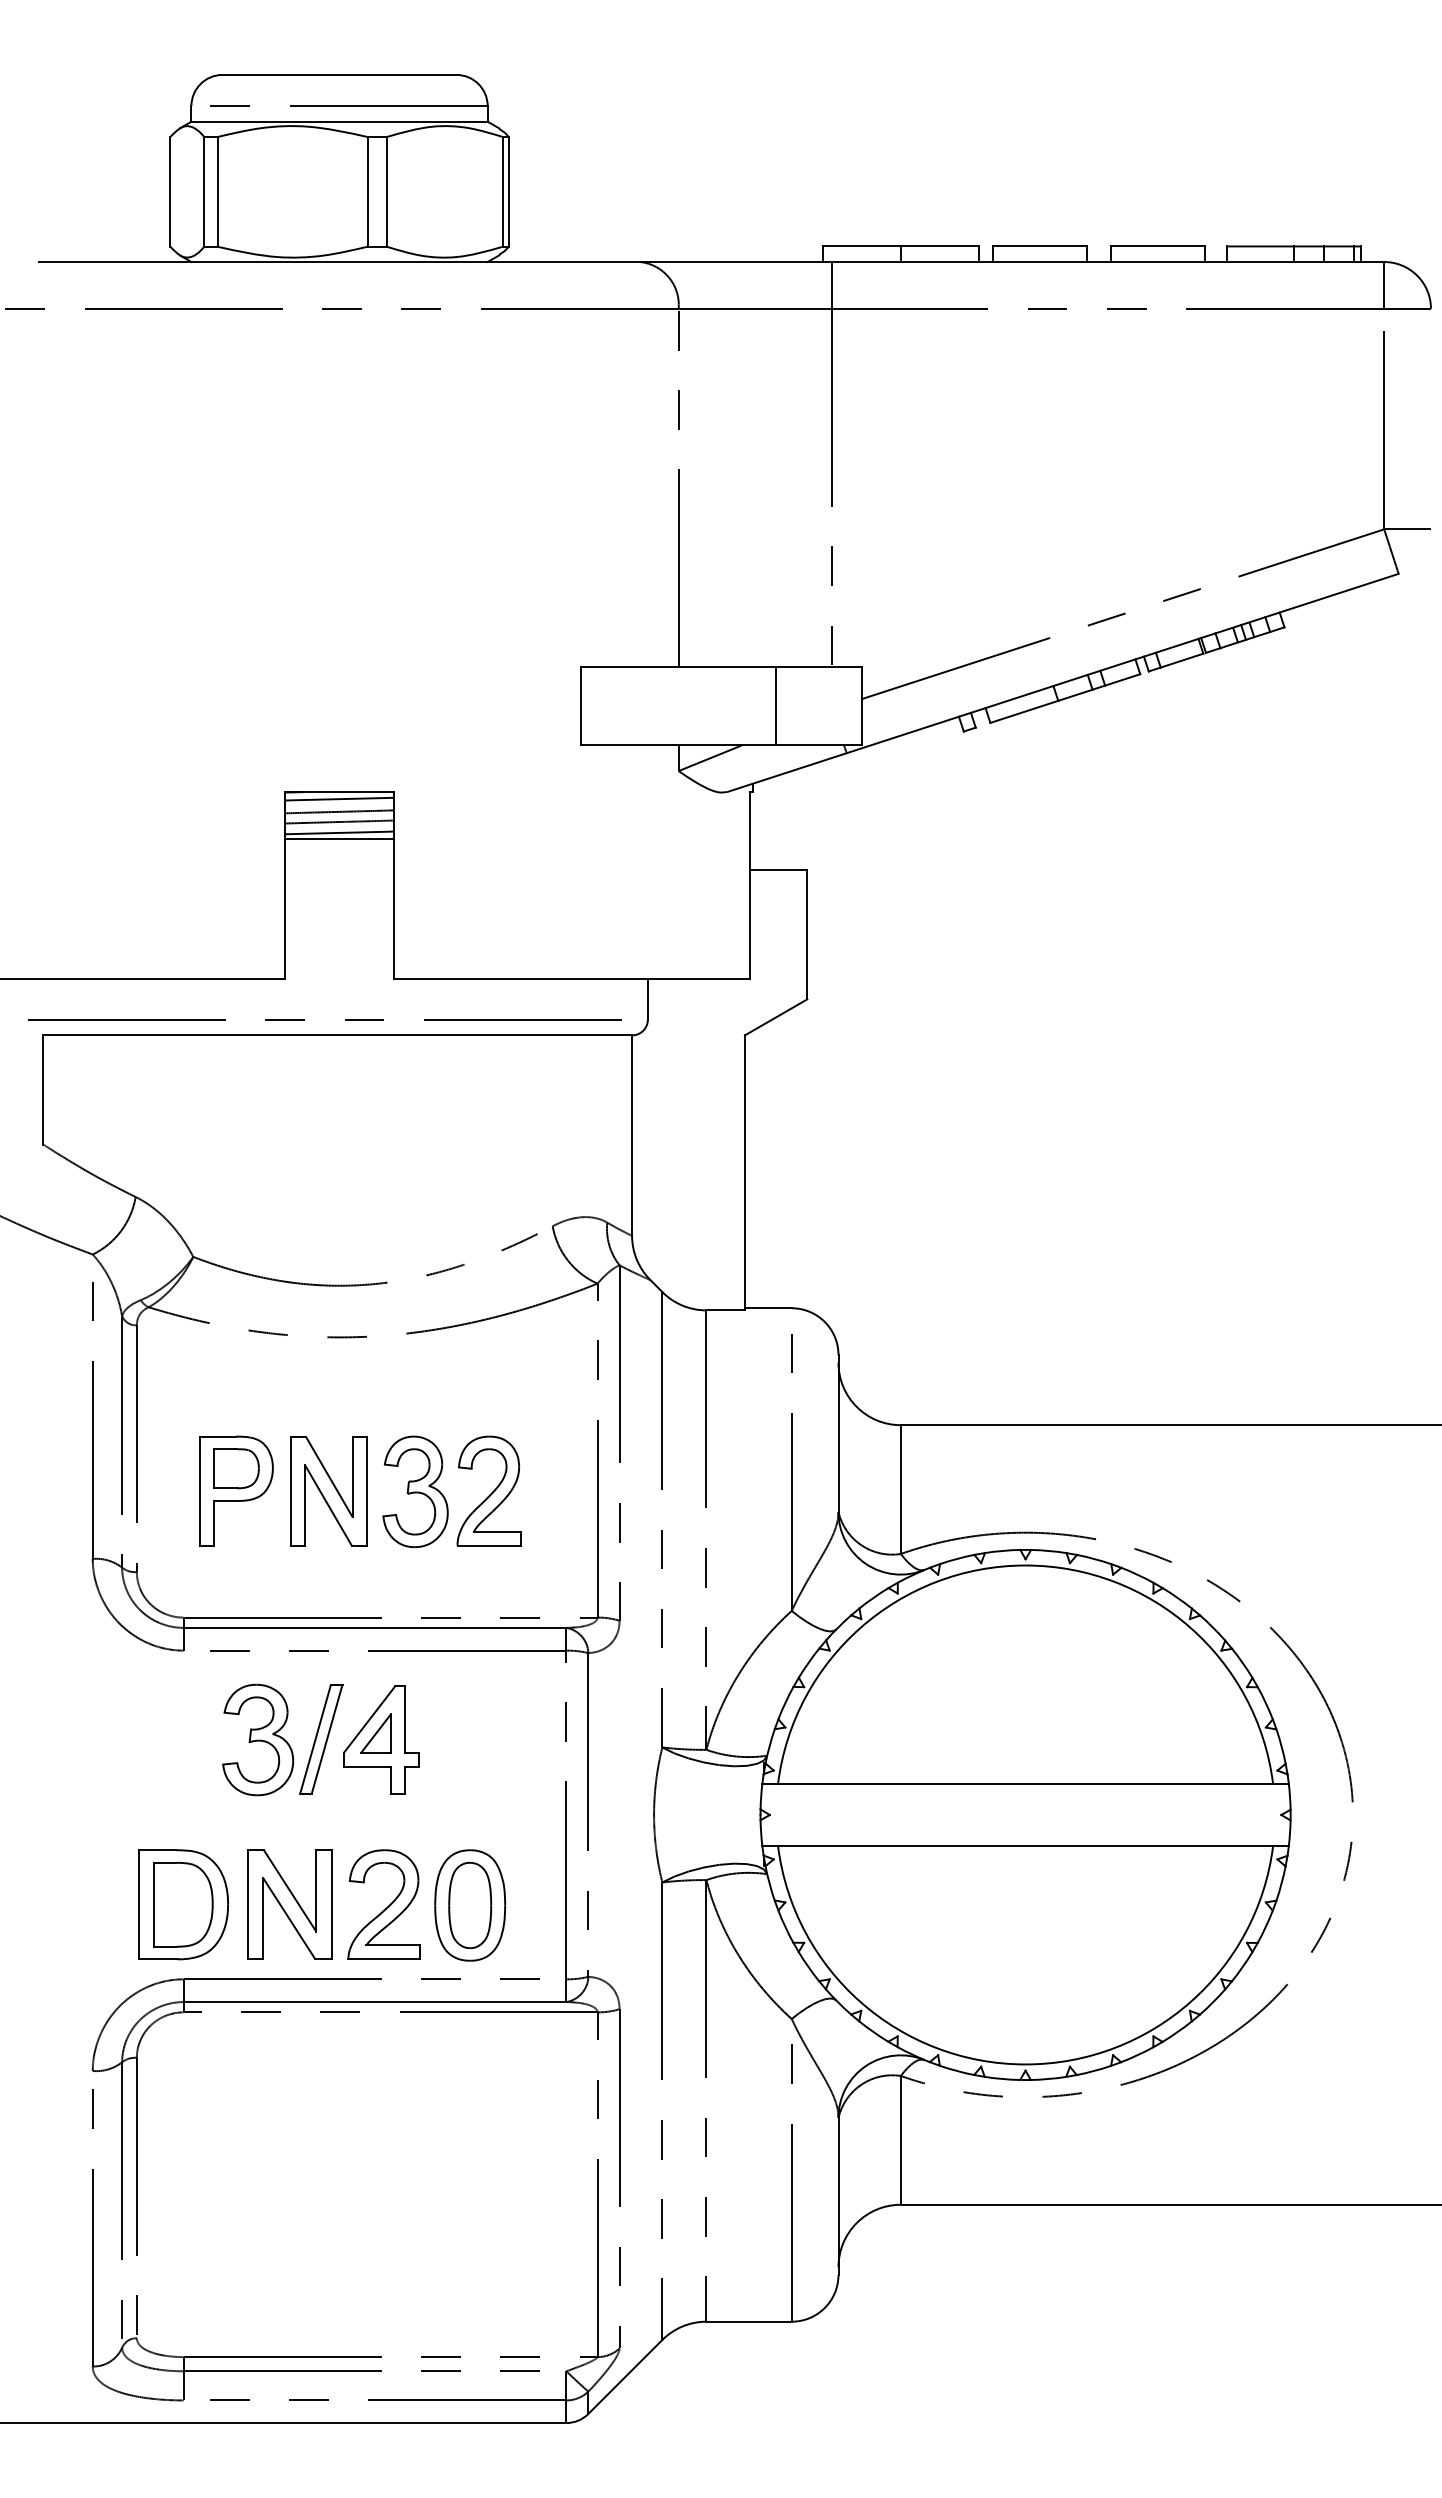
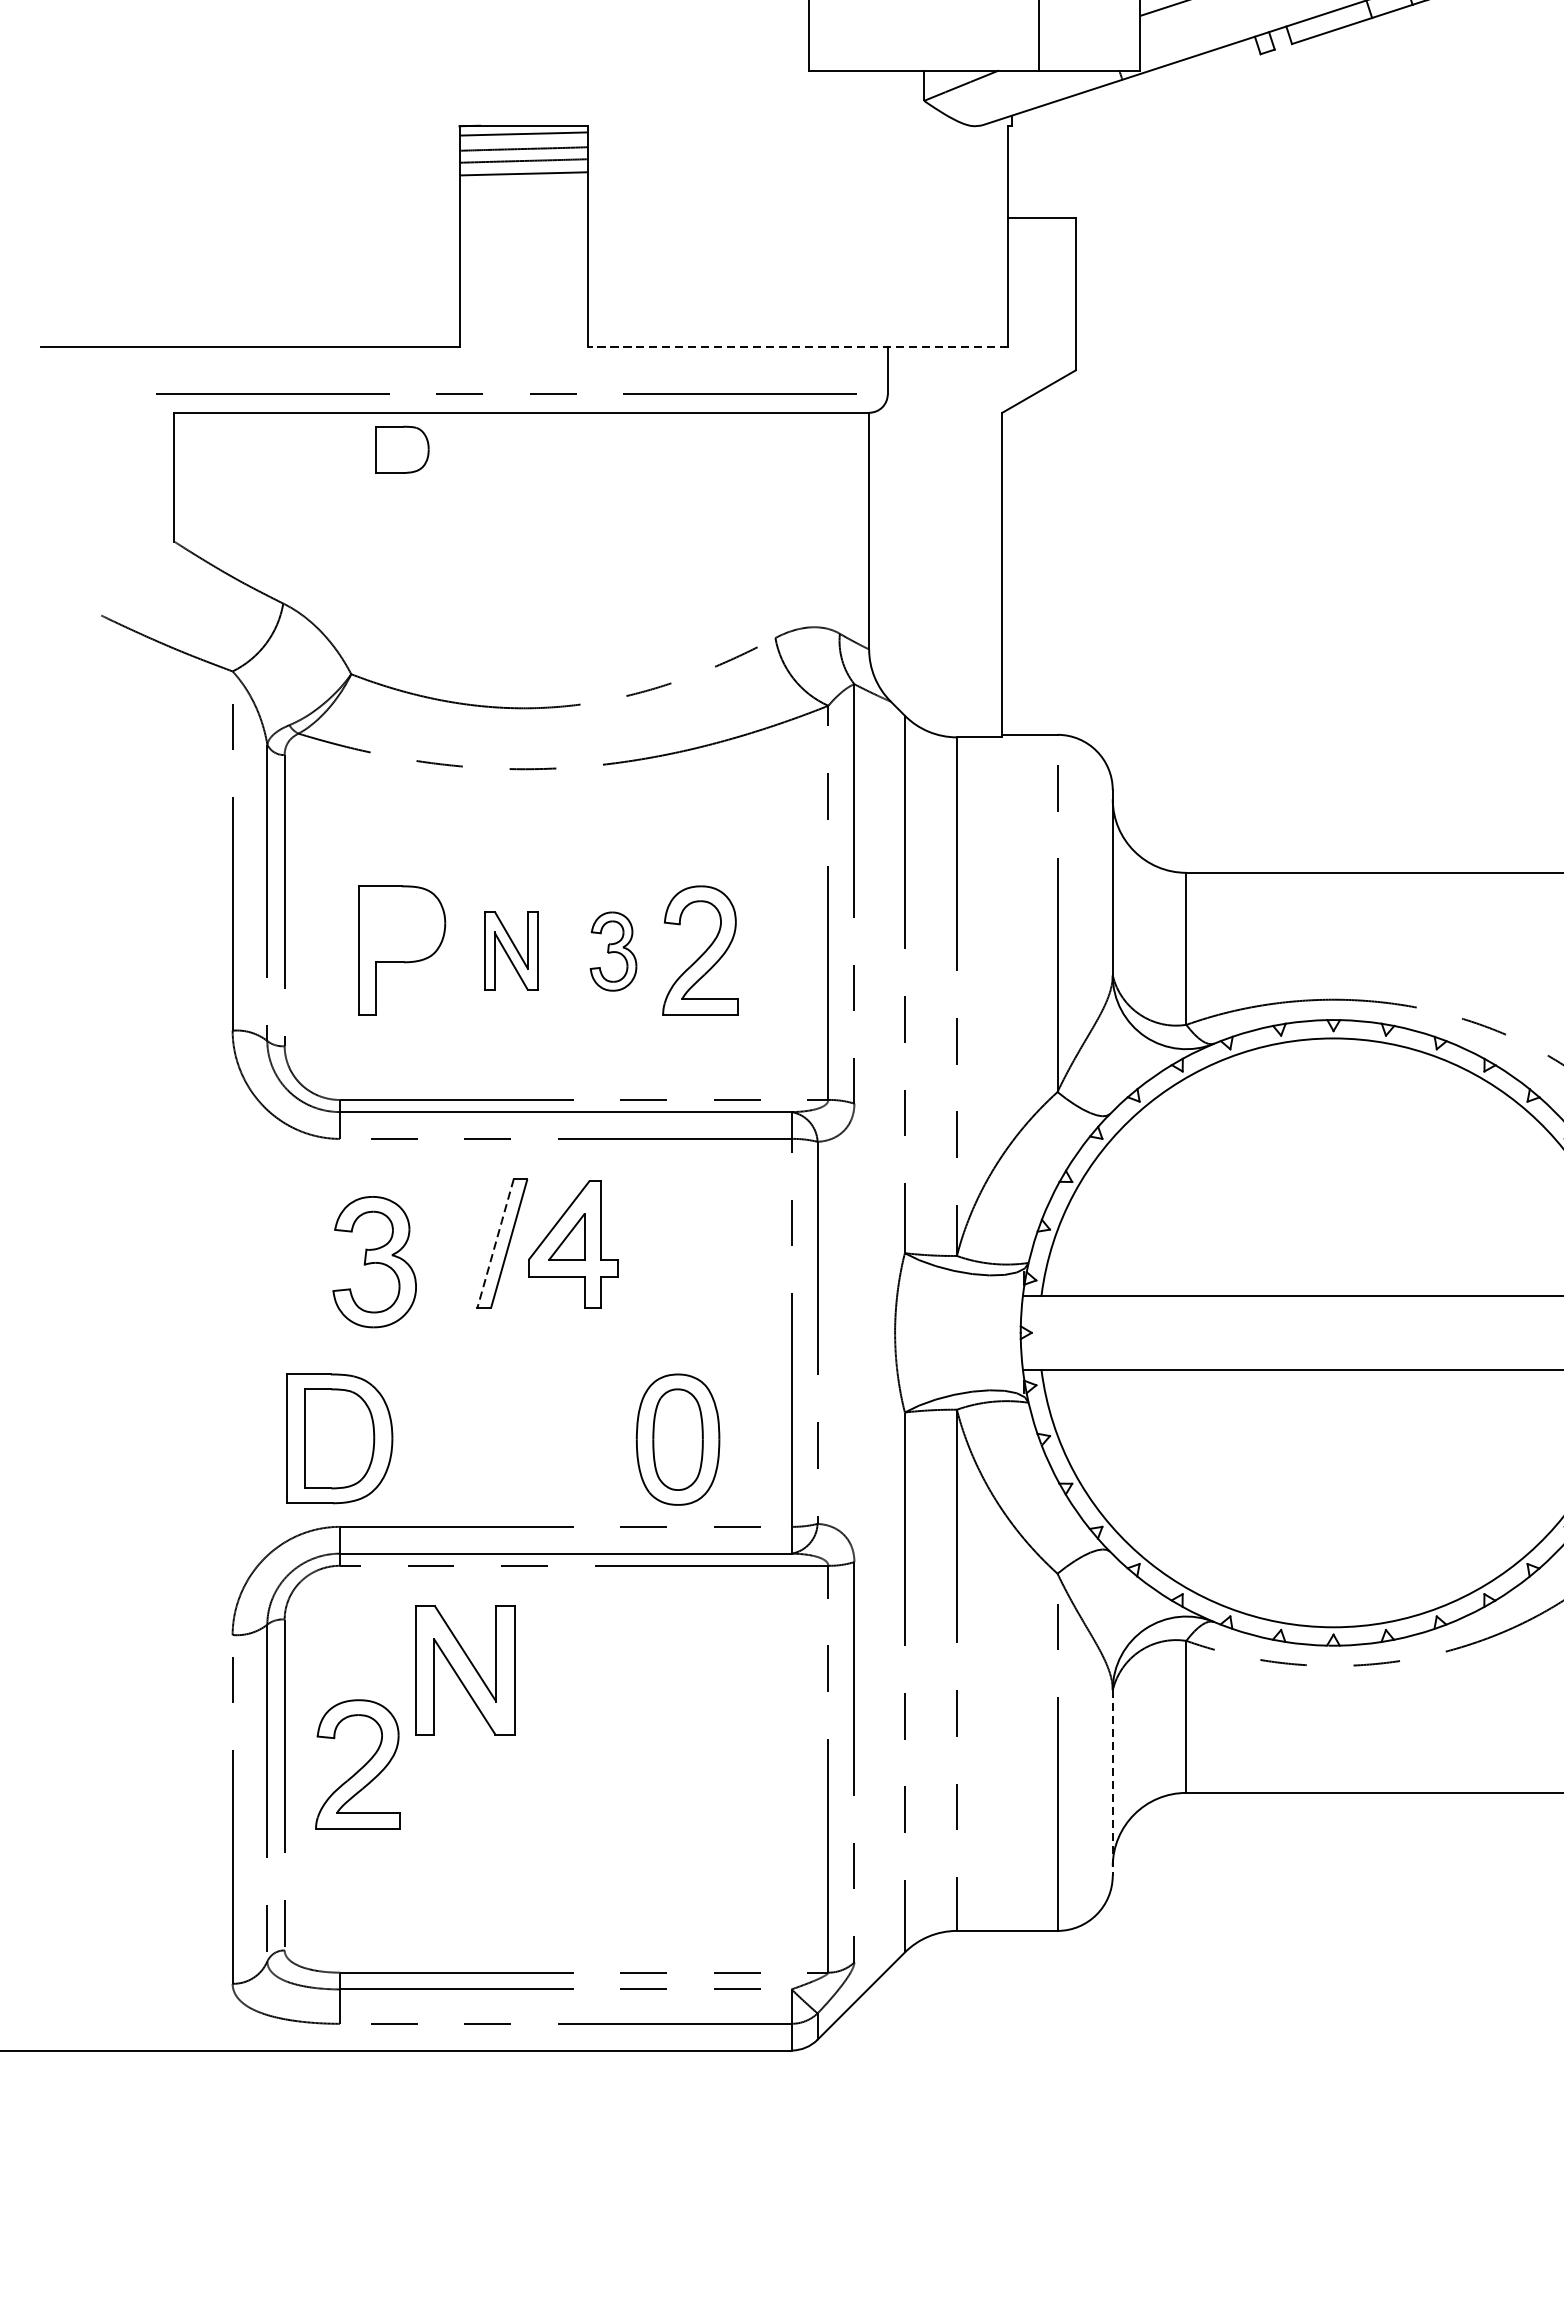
line: (339, 838) -> (523, 180), removed
line: (571, 979) -> (797, 346), solid -> dashed
part: (236, 1468) -> (402, 449), moved
part: (328, 1491) -> (510, 951), size x0.6
part: (415, 1491) -> (613, 951), size x0.6
part: (258, 1739) -> (375, 1261), moved
line: (315, 1740) -> (495, 1244), solid -> dashed
part: (289, 1904) -> (464, 1669), moved
part: (383, 1904) -> (357, 1764), moved
line: (838, 2196) -> (1112, 1783), solid -> dashed

